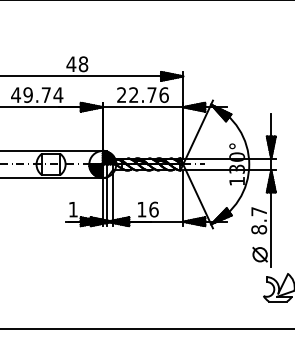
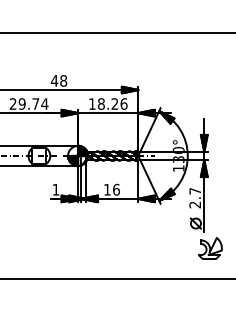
text: (15, 94) -> (12, 103), 49.74 -> 29.74
text: (136, 94) -> (103, 103), 22.76 -> 18.26
text: (259, 229) -> (195, 204), 8.7 -> 2.7

